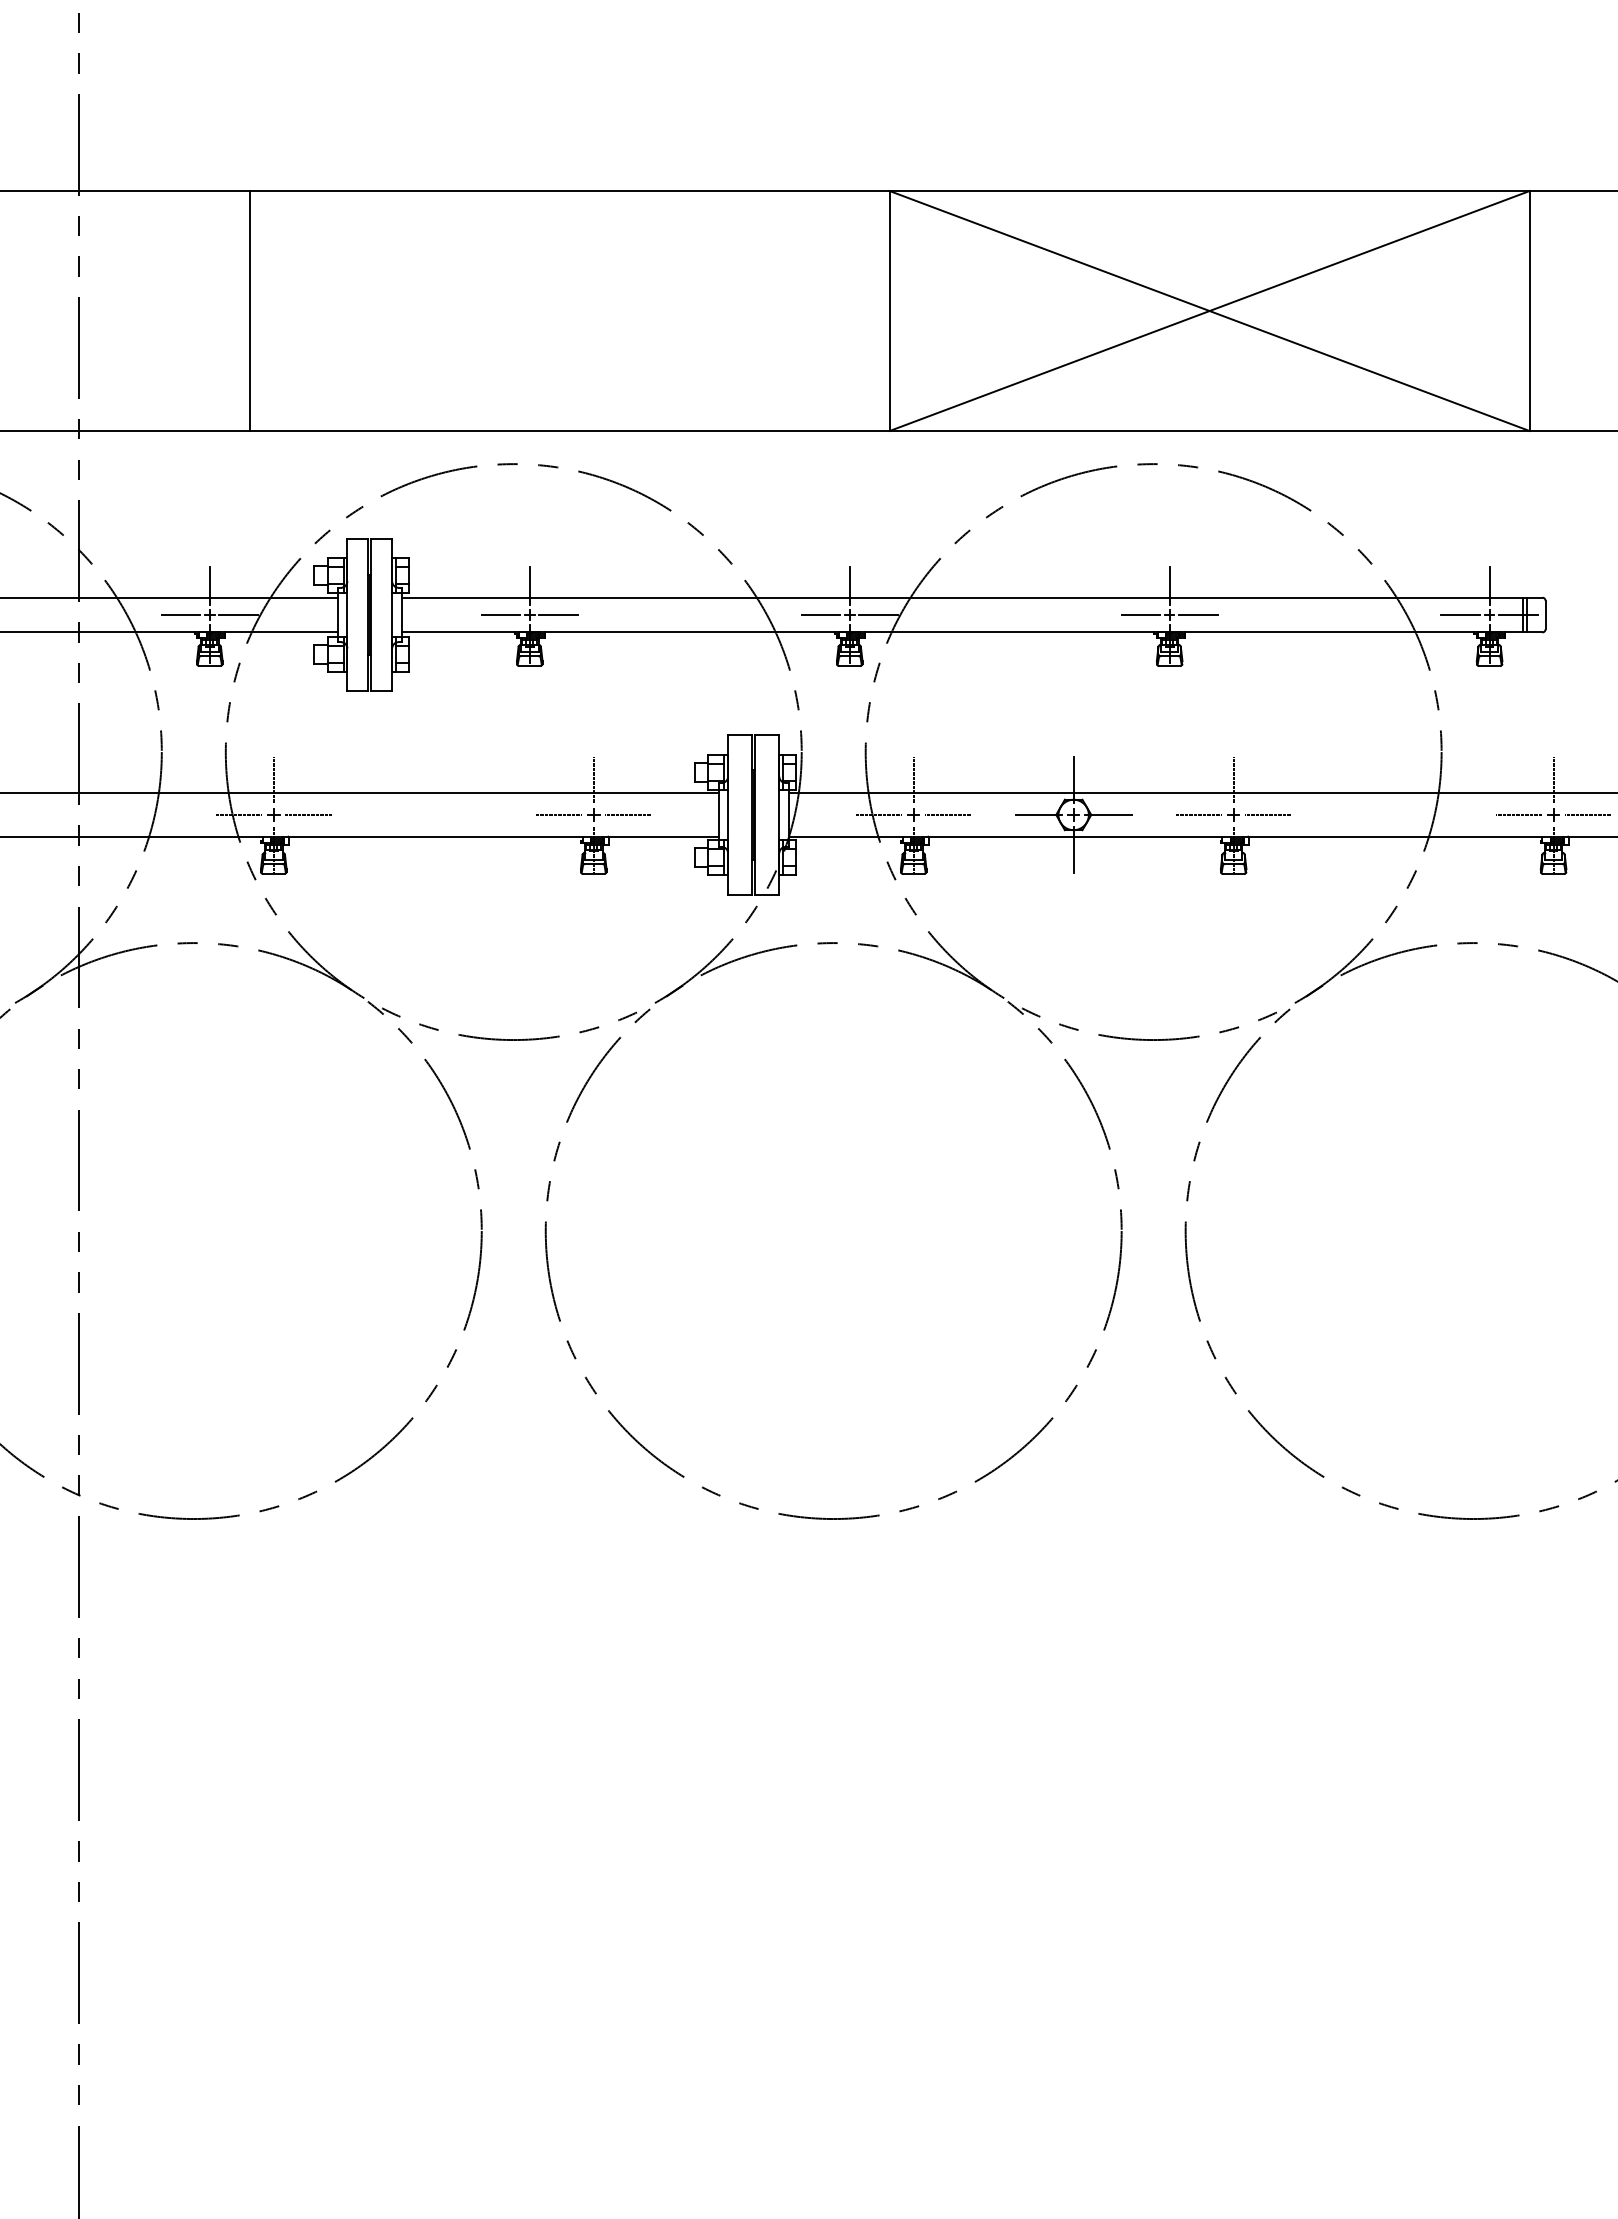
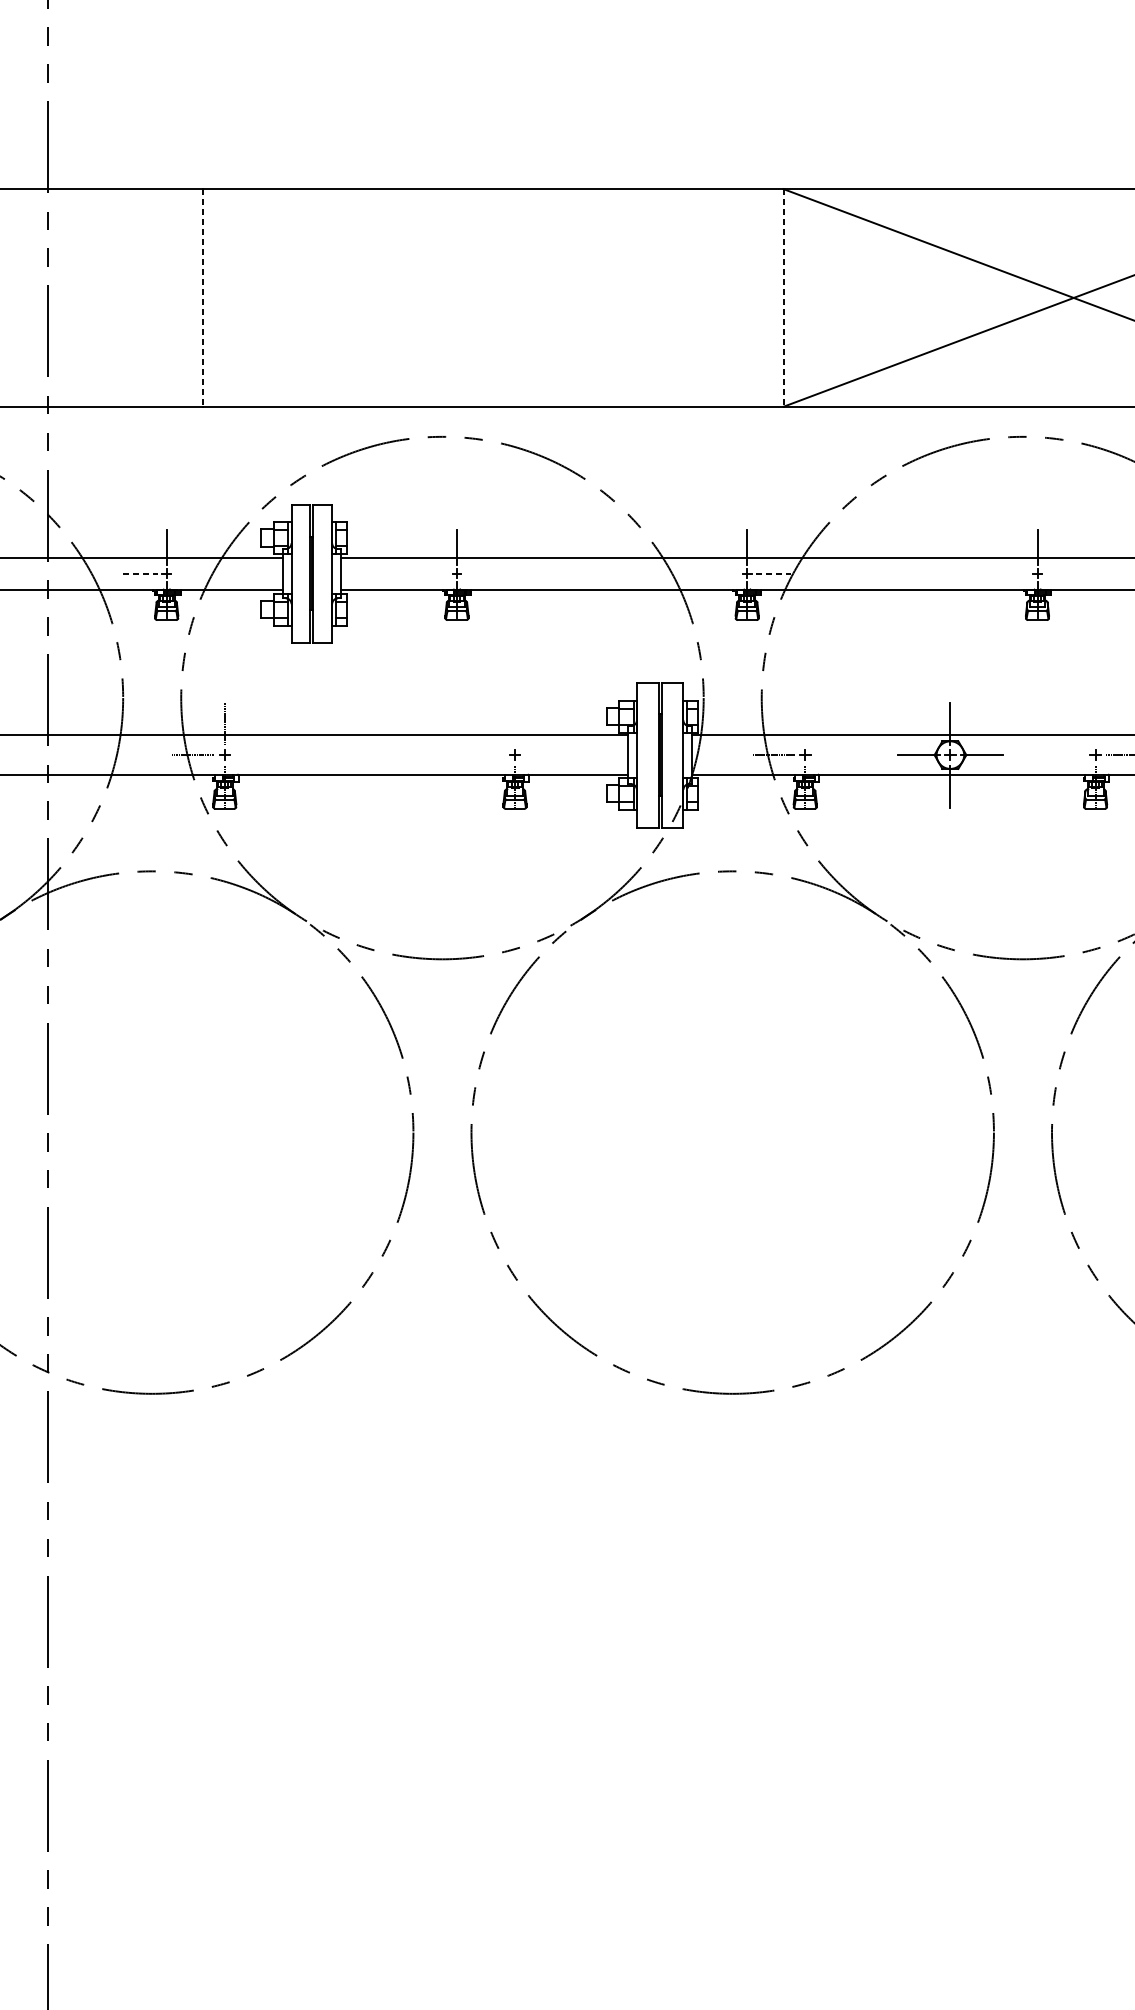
line: (249, 311) -> (202, 298), solid -> dashed
line: (889, 311) -> (783, 298), solid -> dashed
line: (181, 614) -> (141, 573), solid -> dashed
line: (238, 614) -> (192, 573), removed
line: (500, 614) -> (430, 573), removed
line: (558, 614) -> (483, 573), removed
line: (820, 614) -> (720, 573), removed
line: (879, 614) -> (774, 573), solid -> dashed
line: (1140, 614) -> (1011, 573), removed
line: (1198, 614) -> (1063, 573), removed
line: (593, 780) -> (514, 723), removed
line: (913, 780) -> (805, 723), removed
line: (1233, 780) -> (1095, 723), removed
line: (308, 814) -> (256, 754), removed
line: (559, 814) -> (483, 754), removed
line: (628, 814) -> (546, 754), removed
line: (948, 814) -> (836, 754), removed
line: (1198, 814) -> (1063, 754), removed

